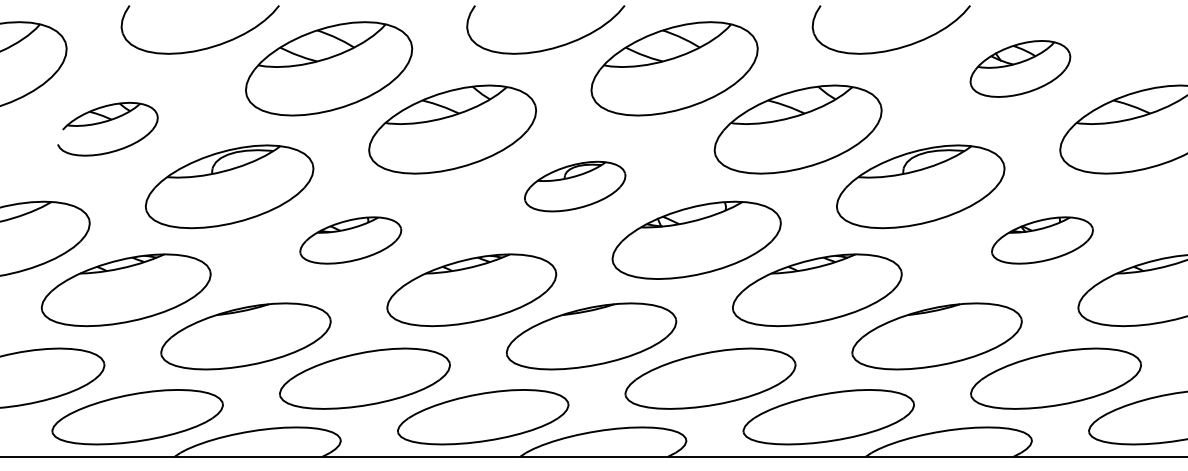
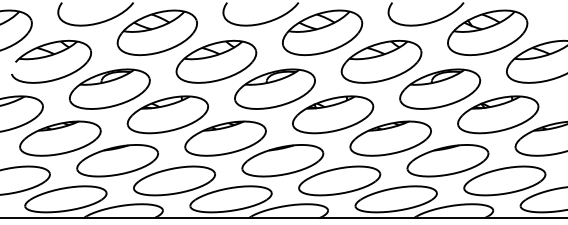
part: (1019, 68) -> (487, 32), size x1.67
part: (107, 128) -> (51, 61), size x1.67
part: (574, 185) -> (274, 88), size x1.67
part: (350, 239) -> (167, 114), size x1.67
part: (1042, 239) -> (498, 114), size x1.67

